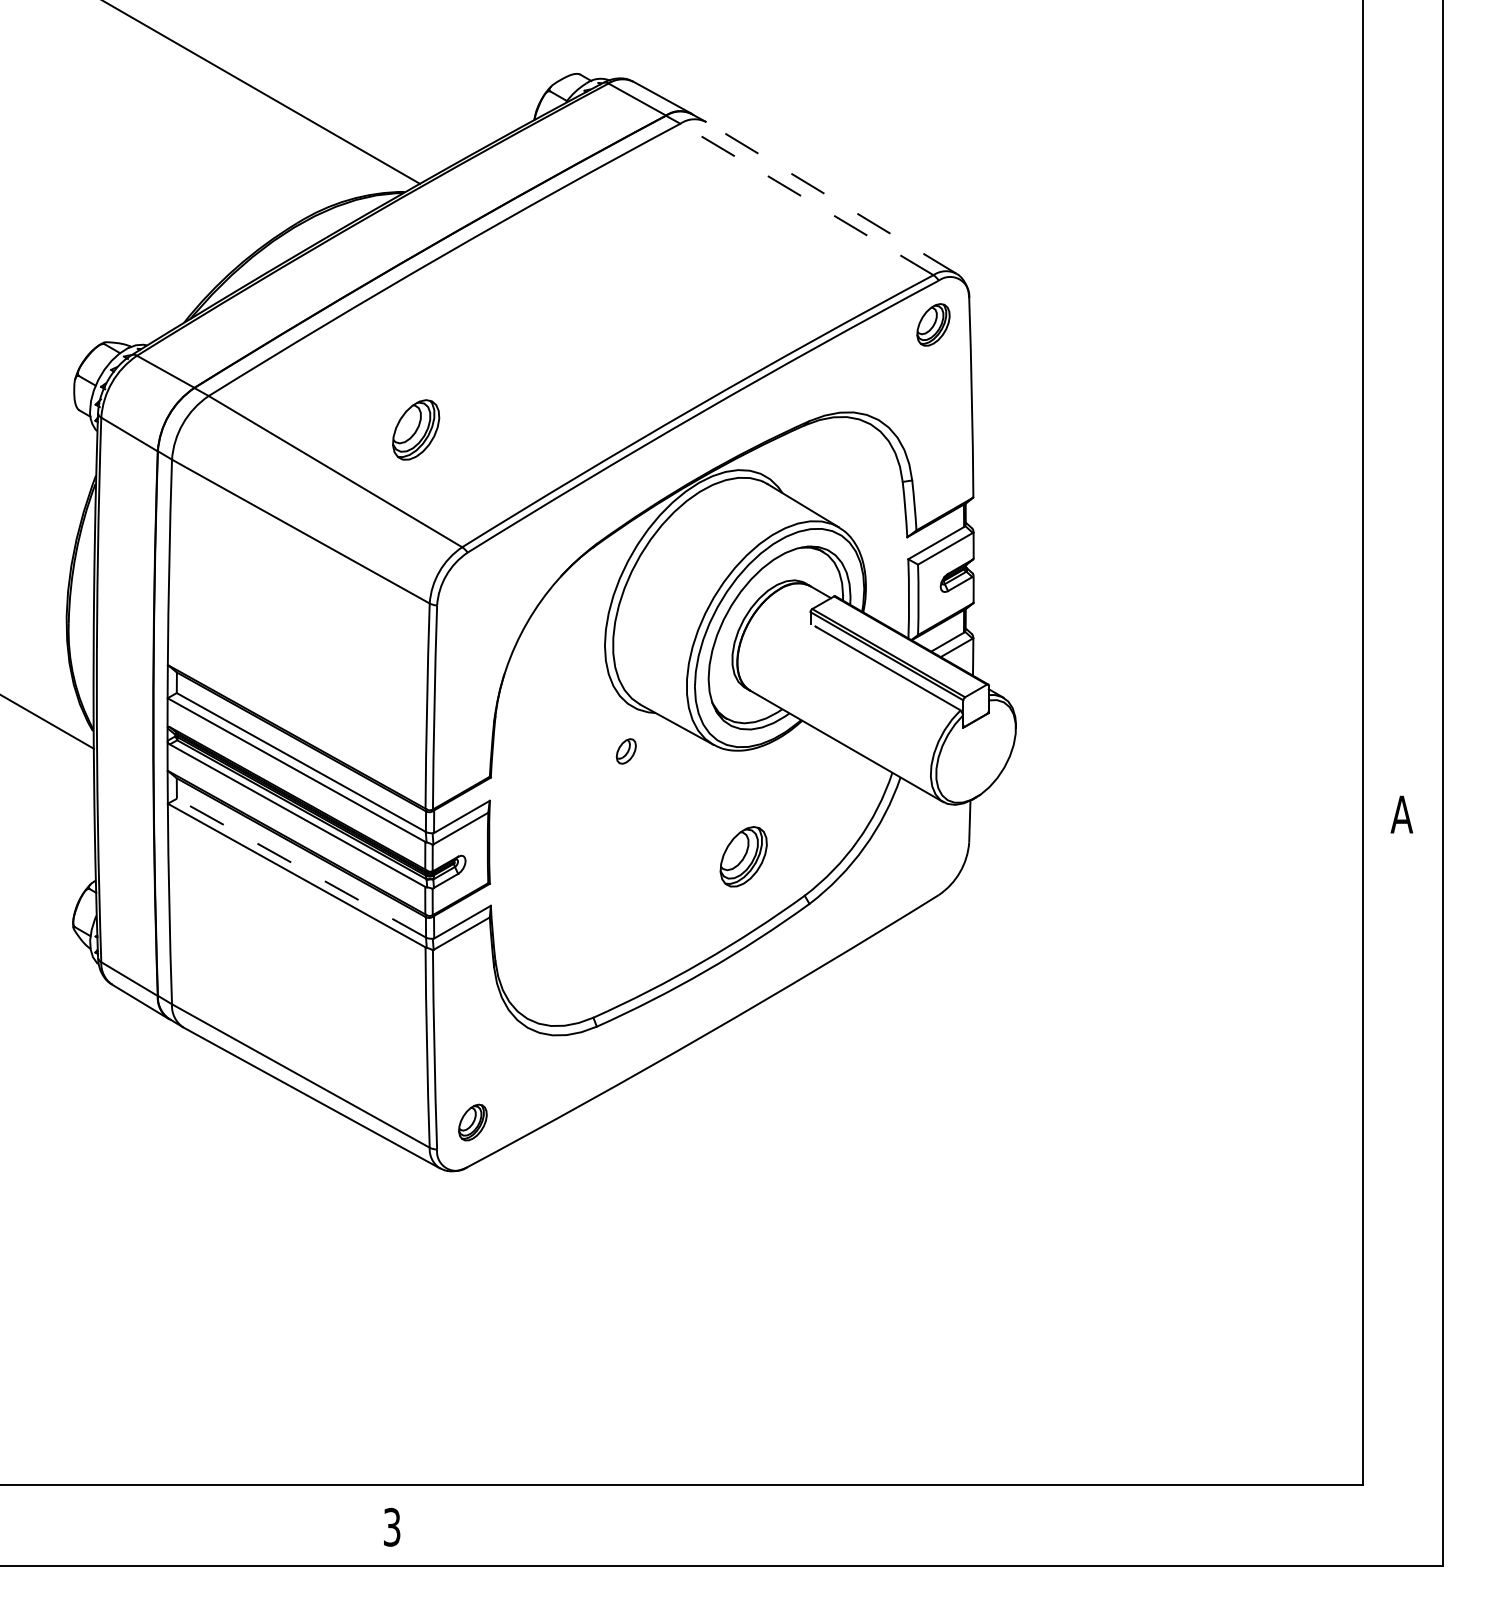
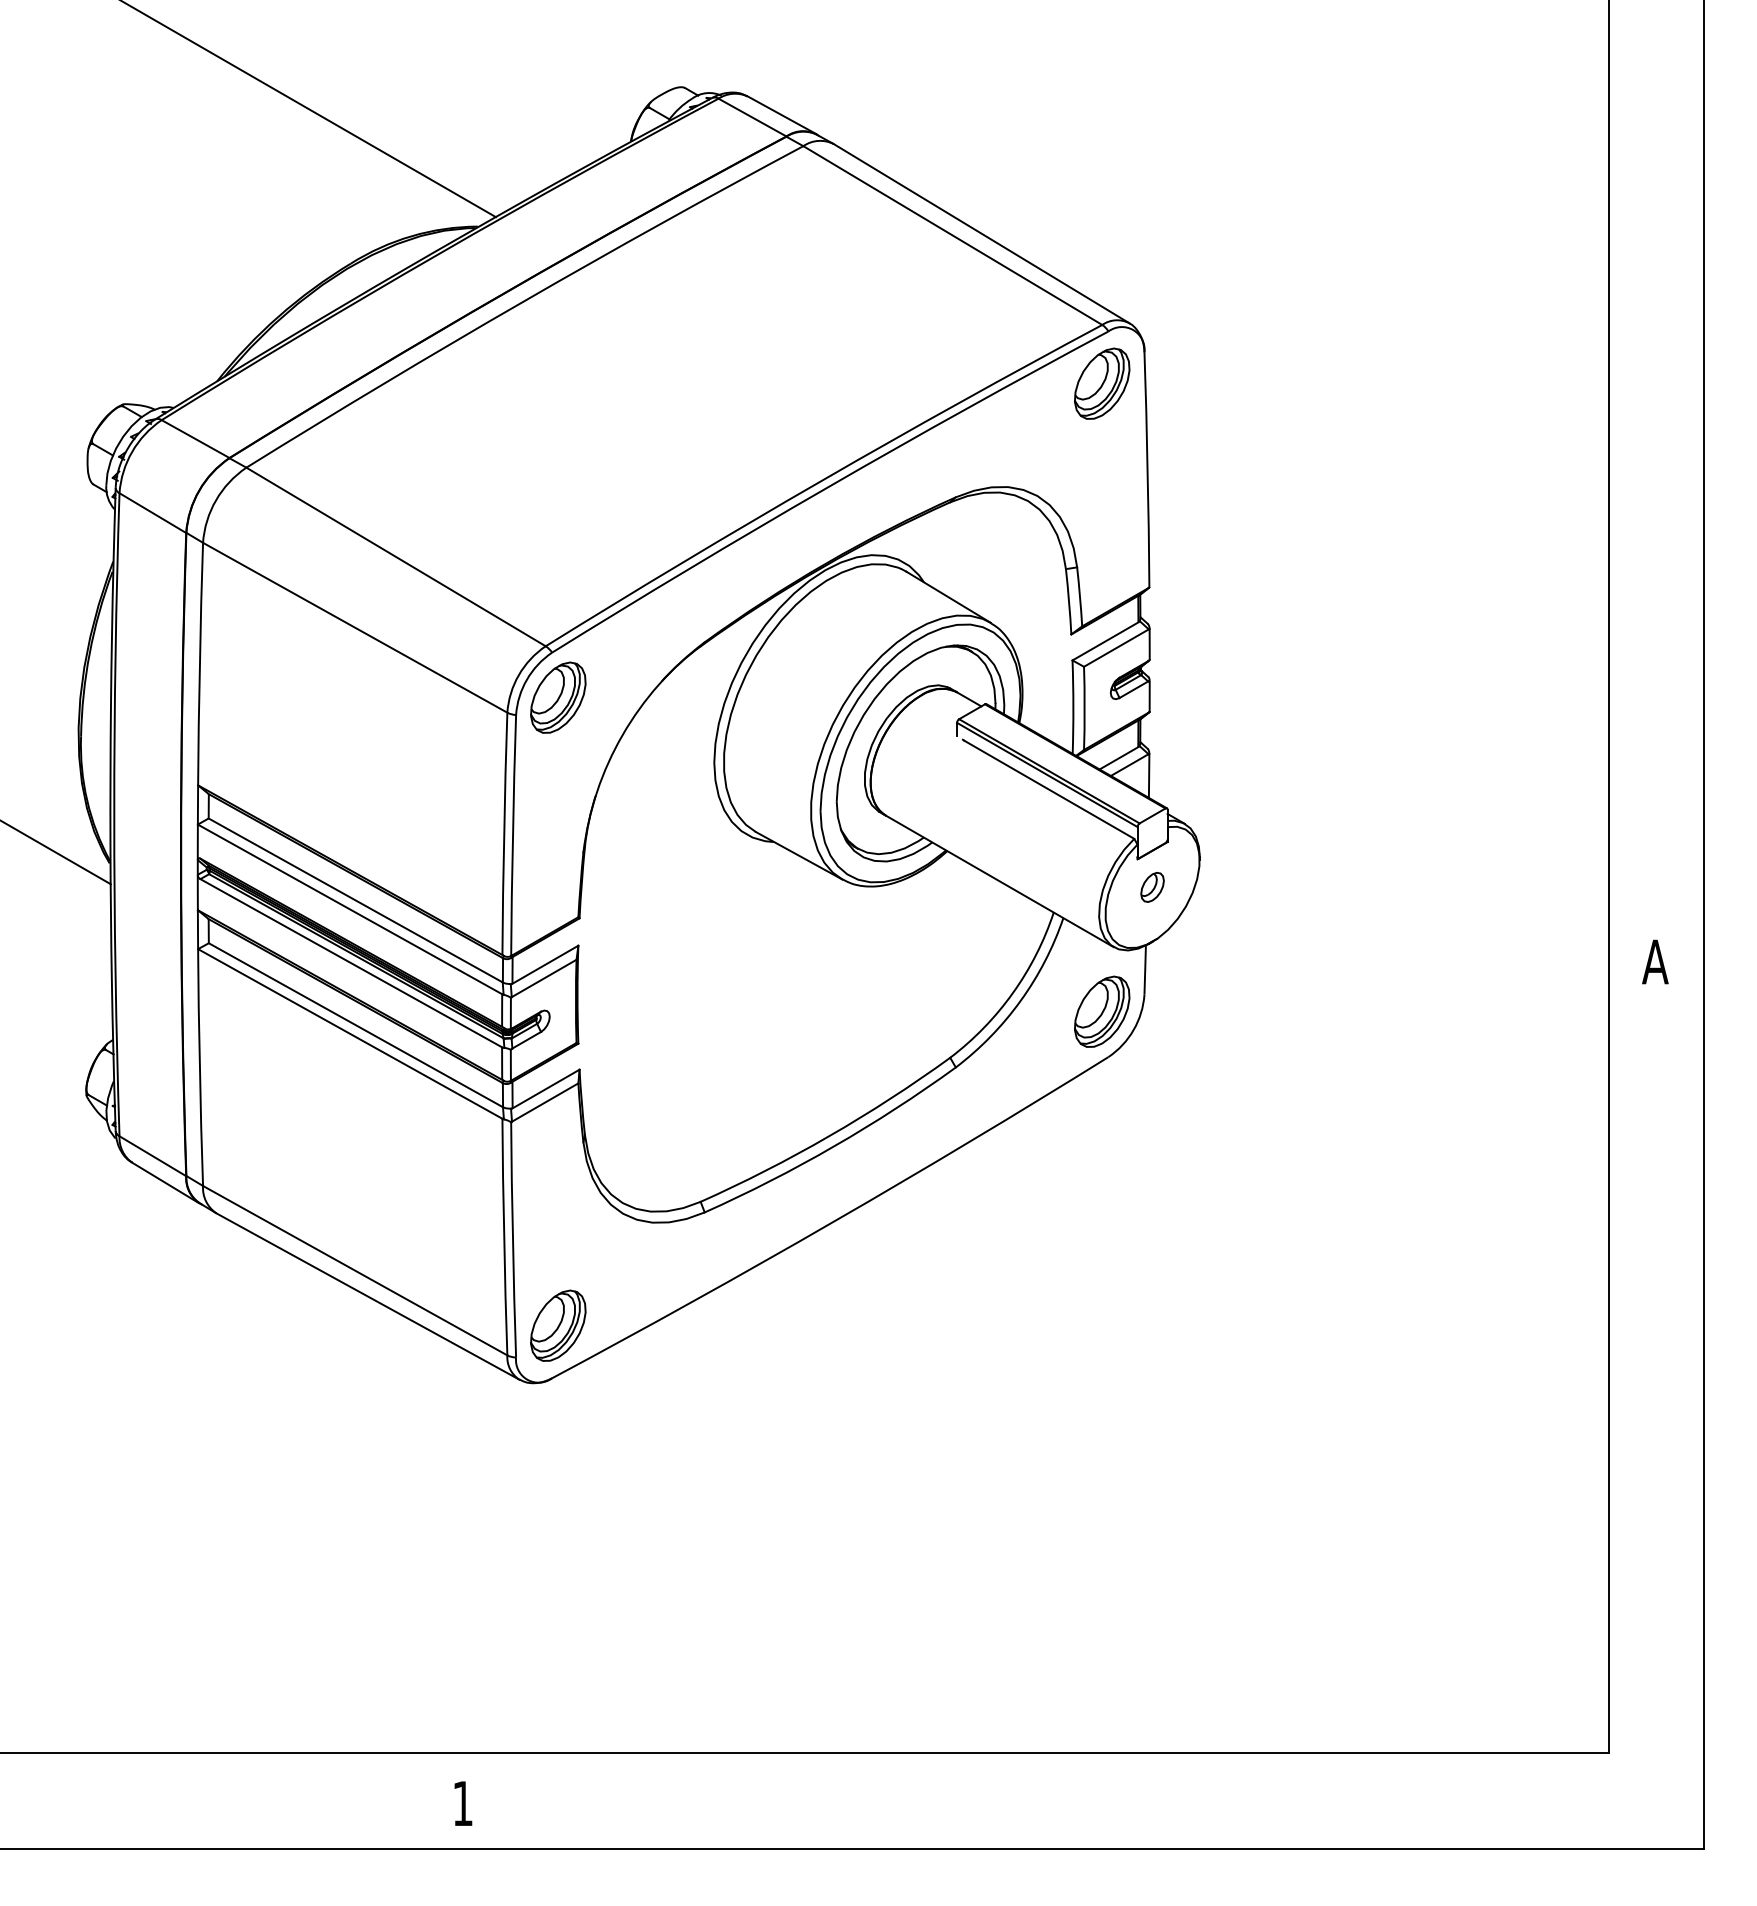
line: (831, 197) -> (981, 233), dashed -> solid
line: (806, 199) -> (952, 235), dashed -> solid
part: (933, 324) -> (1102, 383), size x1.43
part: (416, 429) -> (558, 697), moved
part: (626, 751) -> (1152, 887), moved
part: (744, 856) -> (1102, 1011), moved
line: (301, 868) -> (355, 1025), dashed -> solid
part: (473, 1122) -> (558, 1325), size x1.67
text: (391, 1527) -> (462, 1803), 3 -> 1

